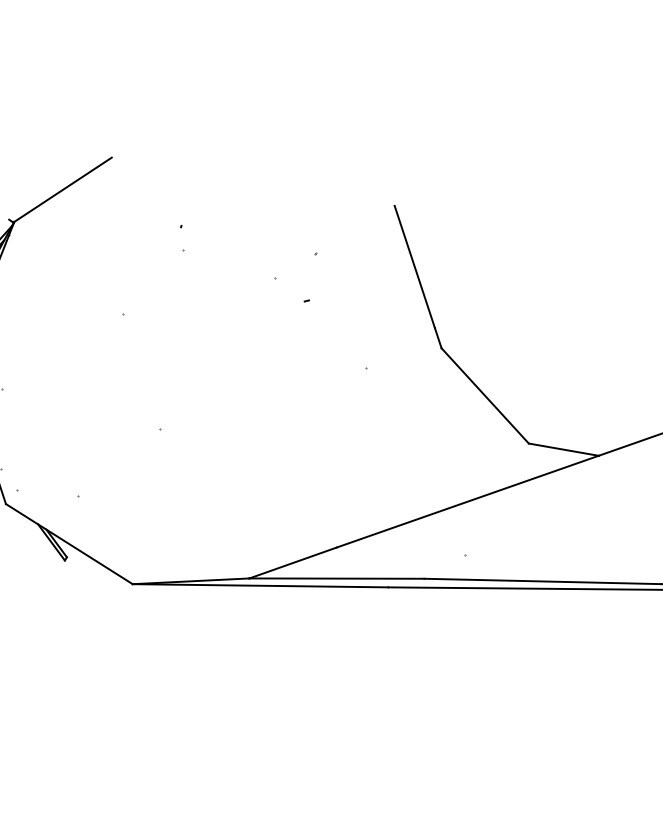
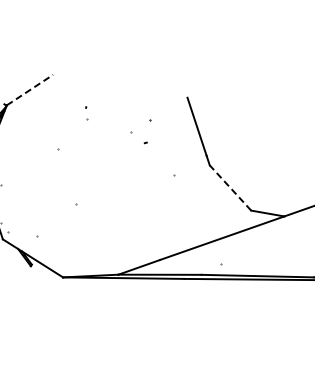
line: (61, 190) -> (29, 90), solid -> dashed
line: (485, 396) -> (230, 188), solid -> dashed

